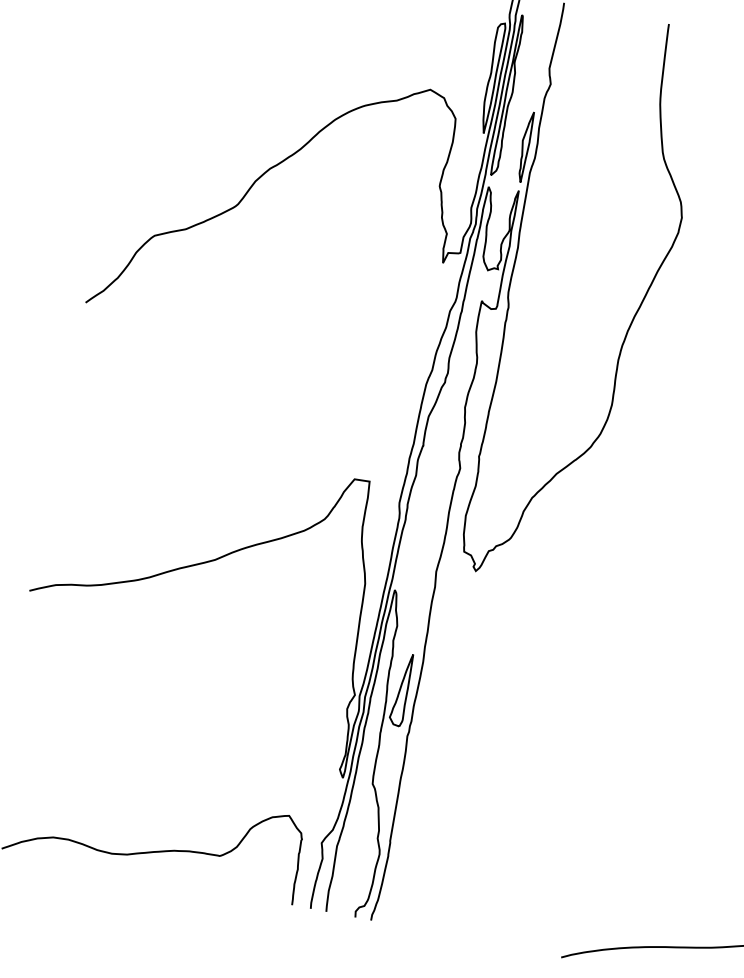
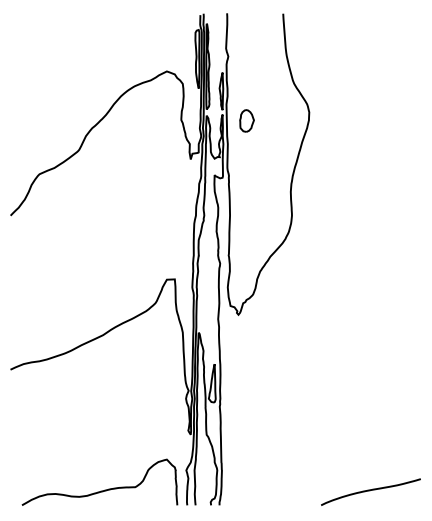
part: (561, 210) -> (246, 120), added

